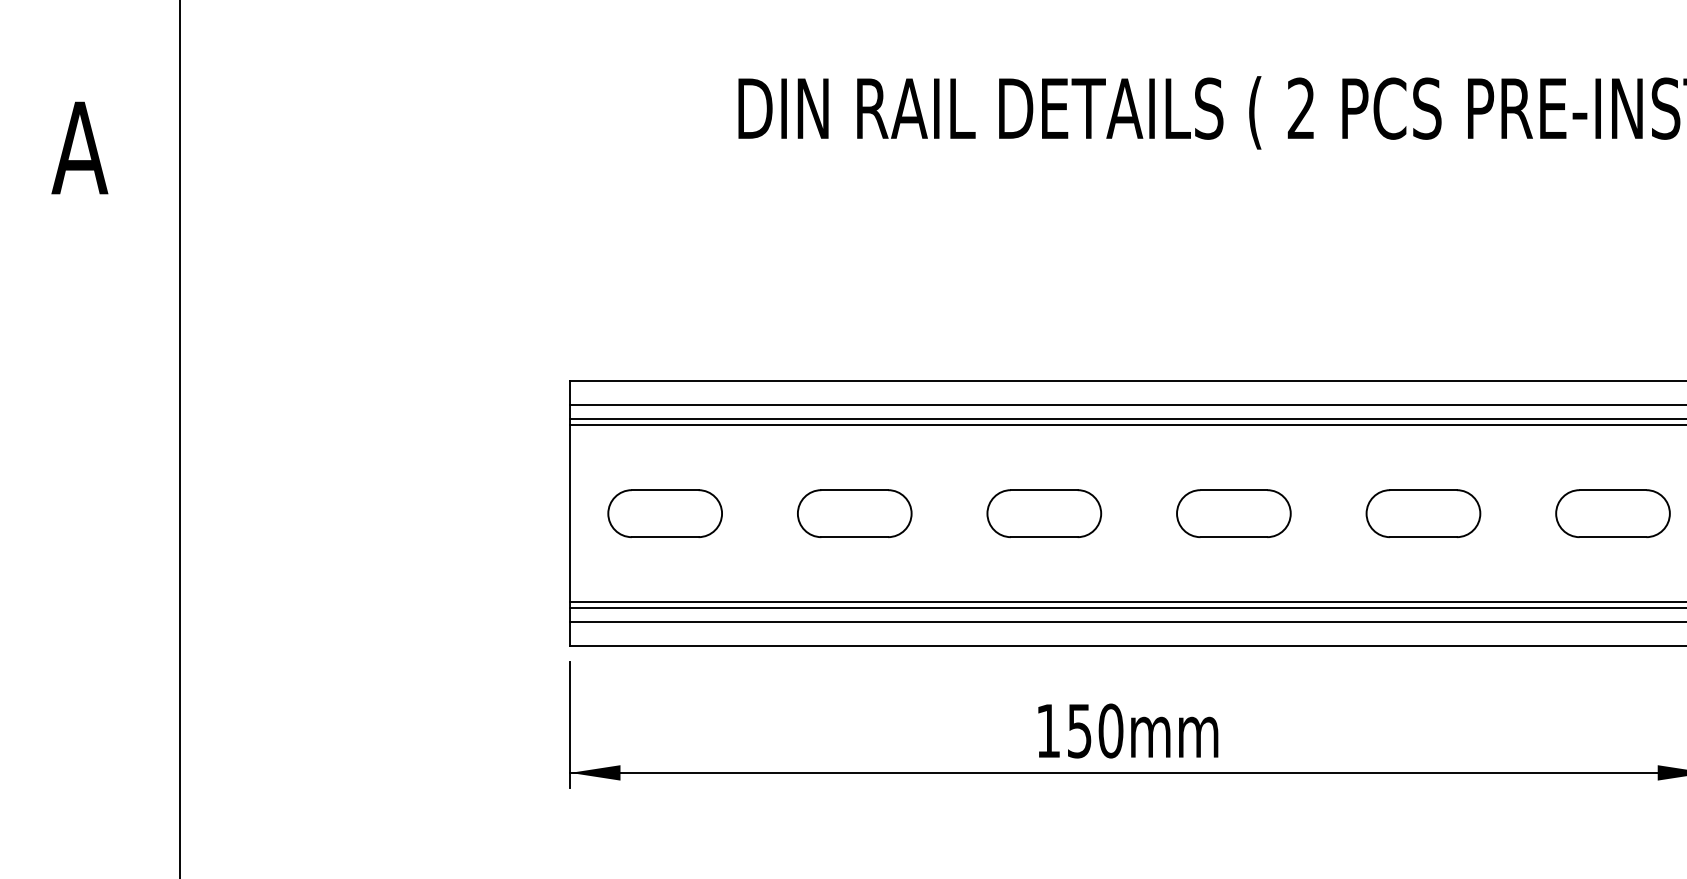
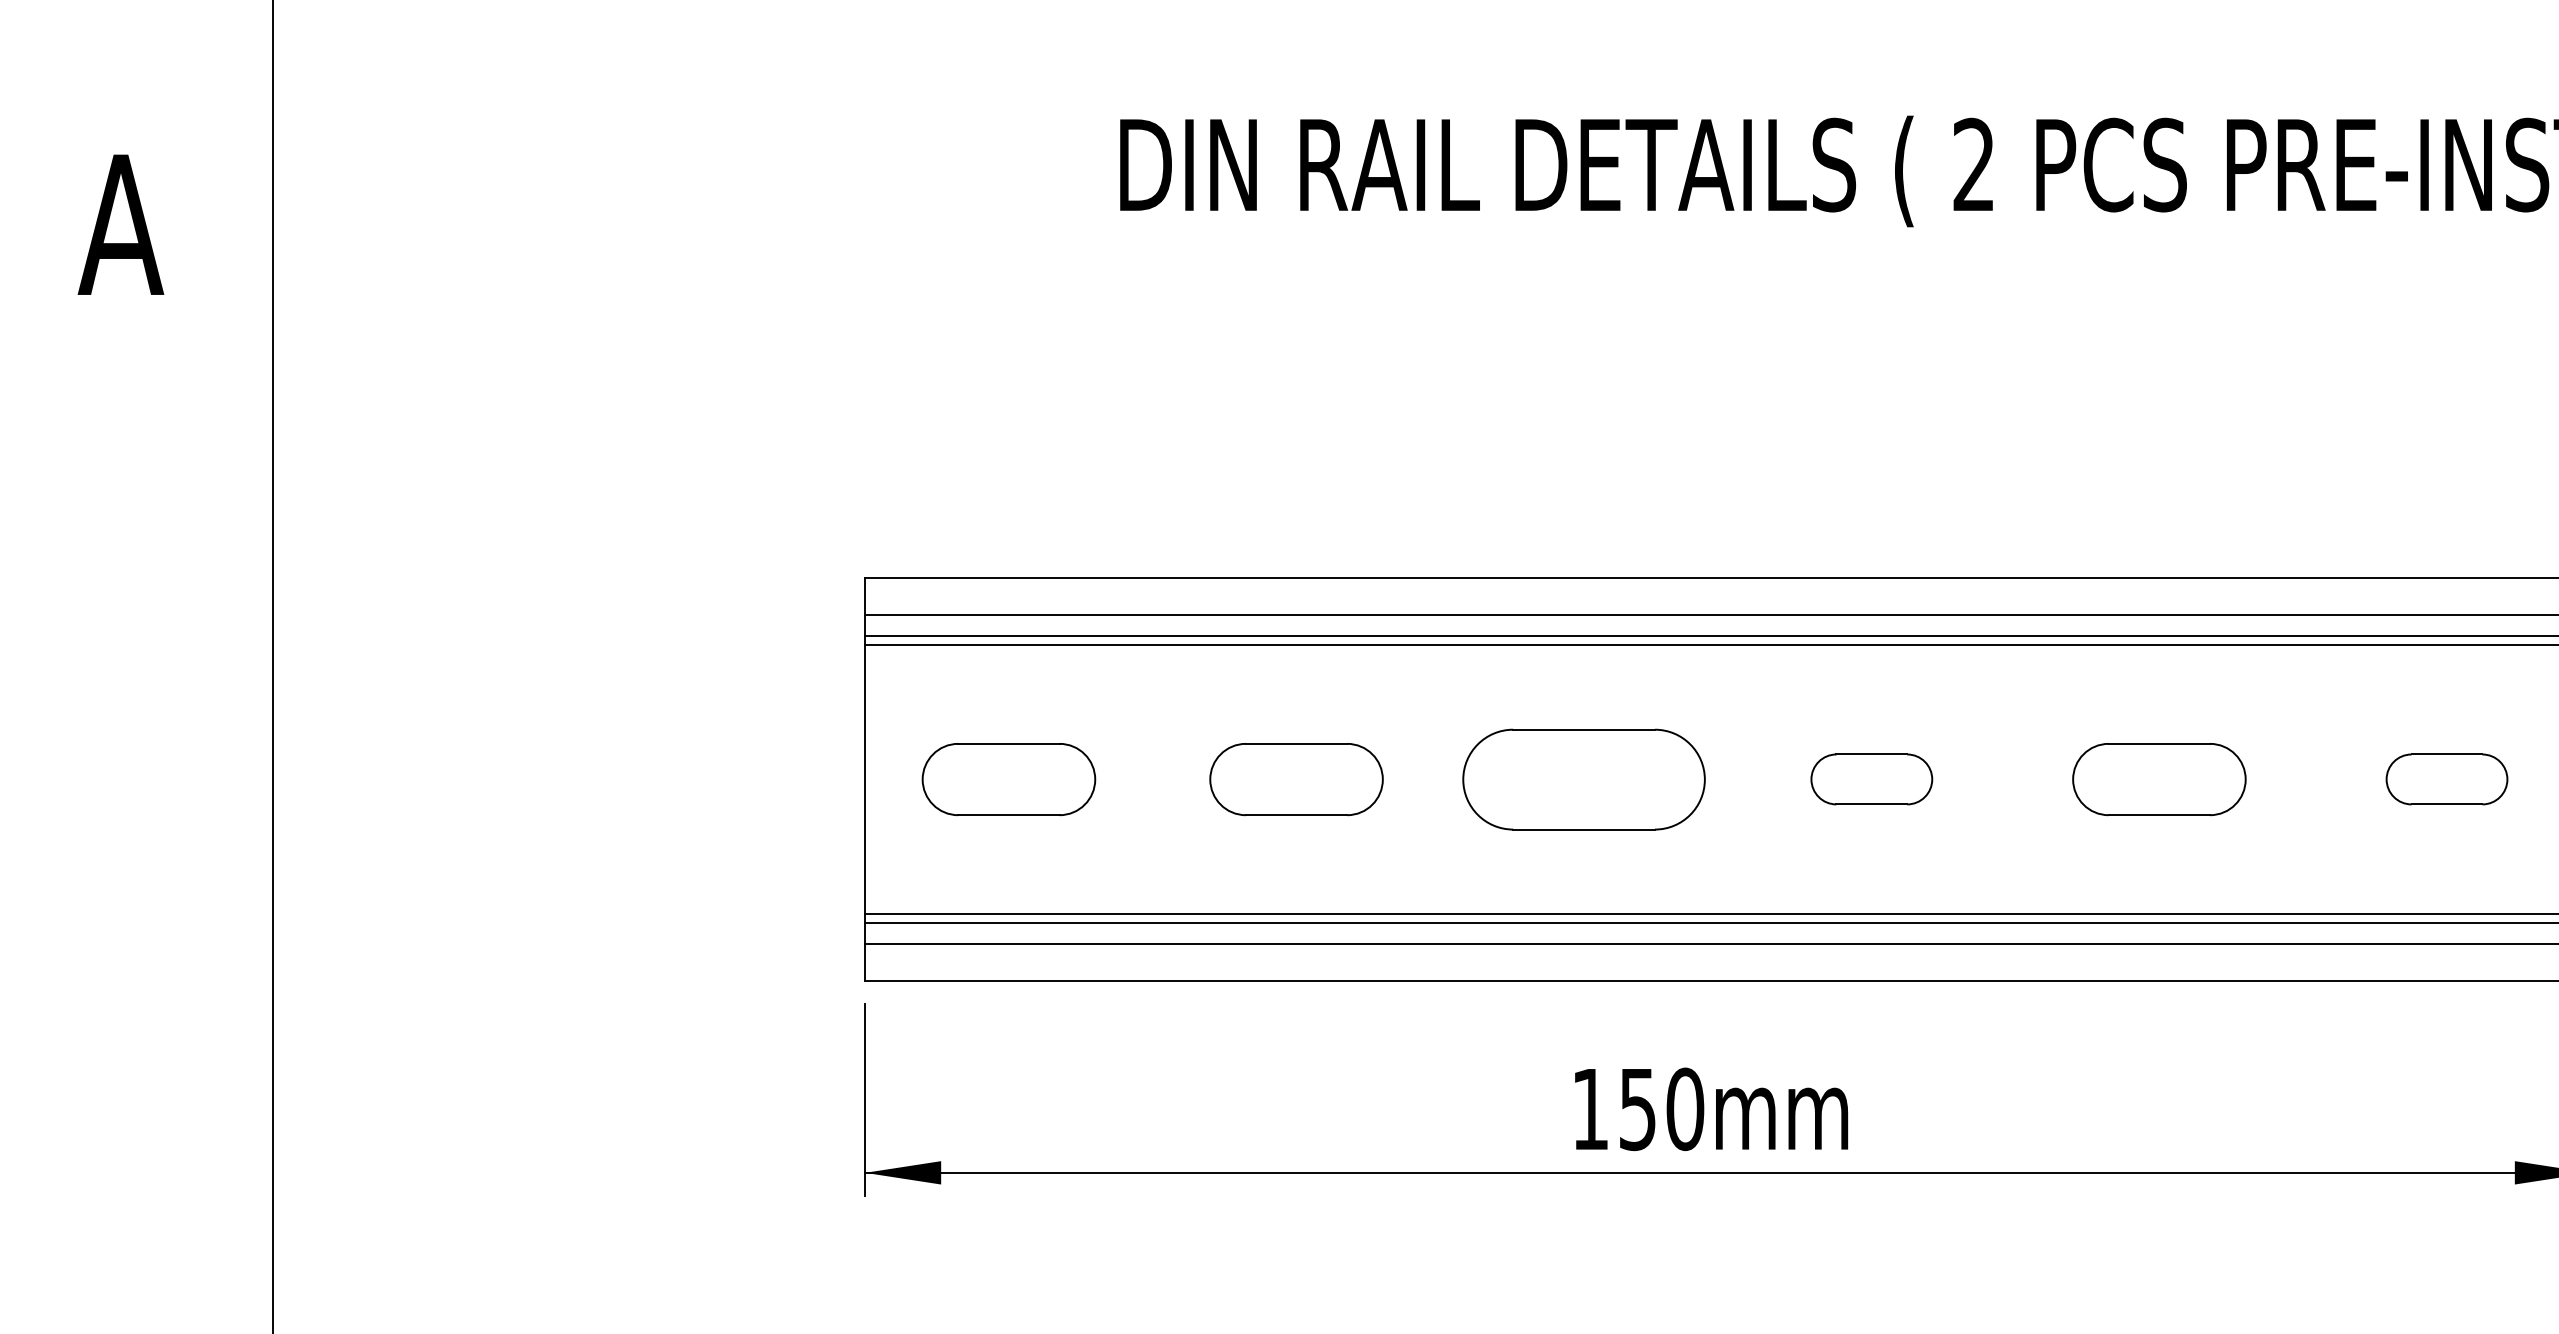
part: (1044, 513) -> (1584, 779), size x1.4
part: (1233, 513) -> (1871, 779), size x0.7
part: (1612, 513) -> (2446, 779), size x0.7

